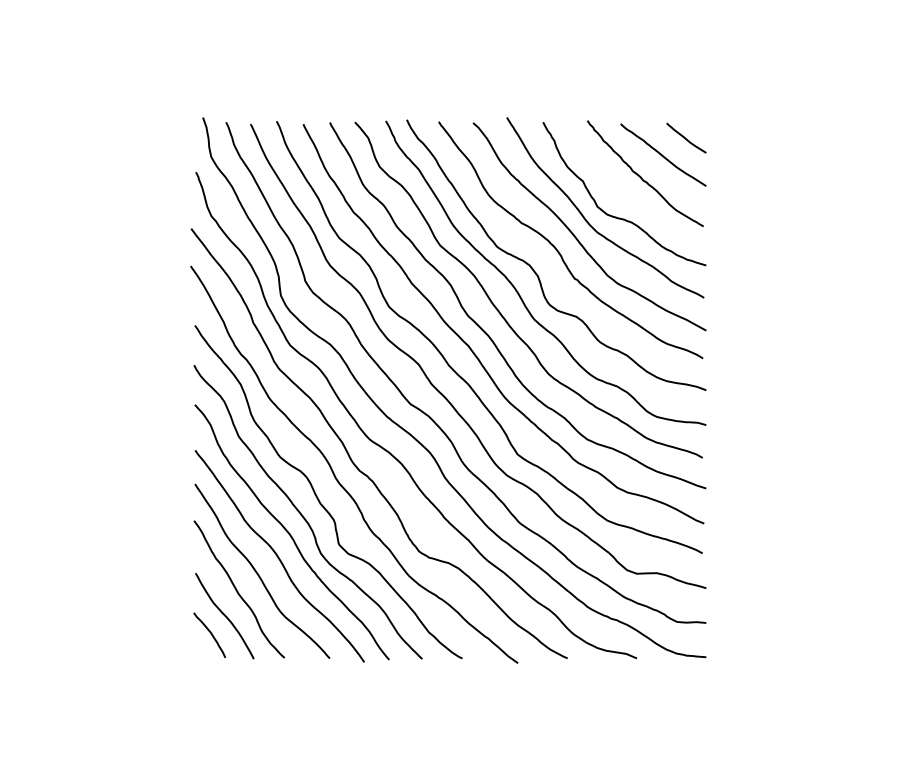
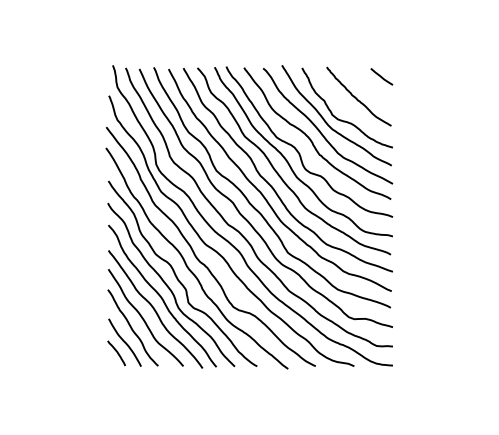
curve: (664, 155) -> (369, 86), removed

